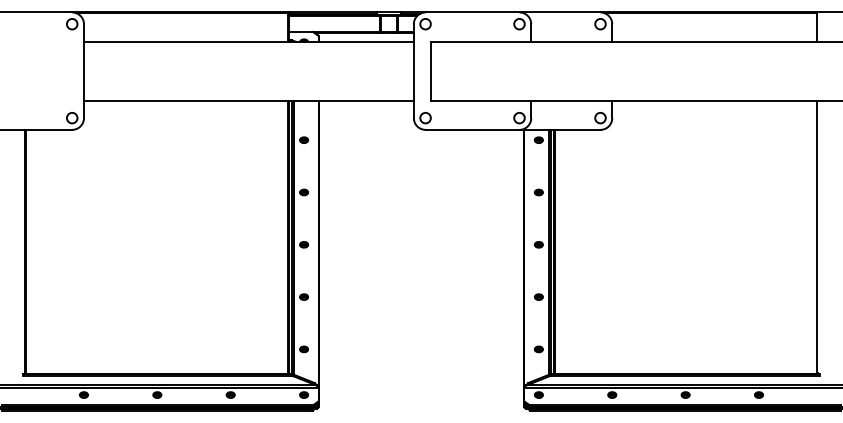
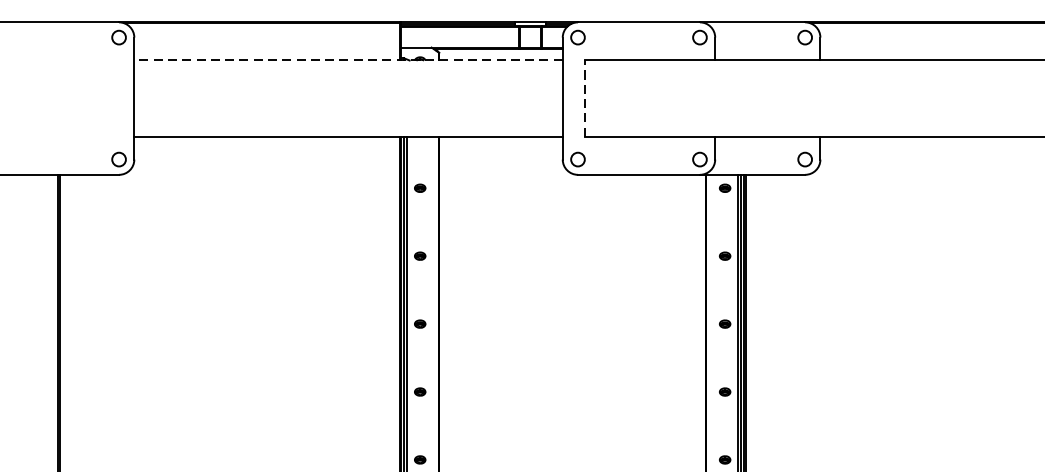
line: (248, 41) -> (348, 60), solid -> dashed
line: (431, 70) -> (585, 97), solid -> dashed

